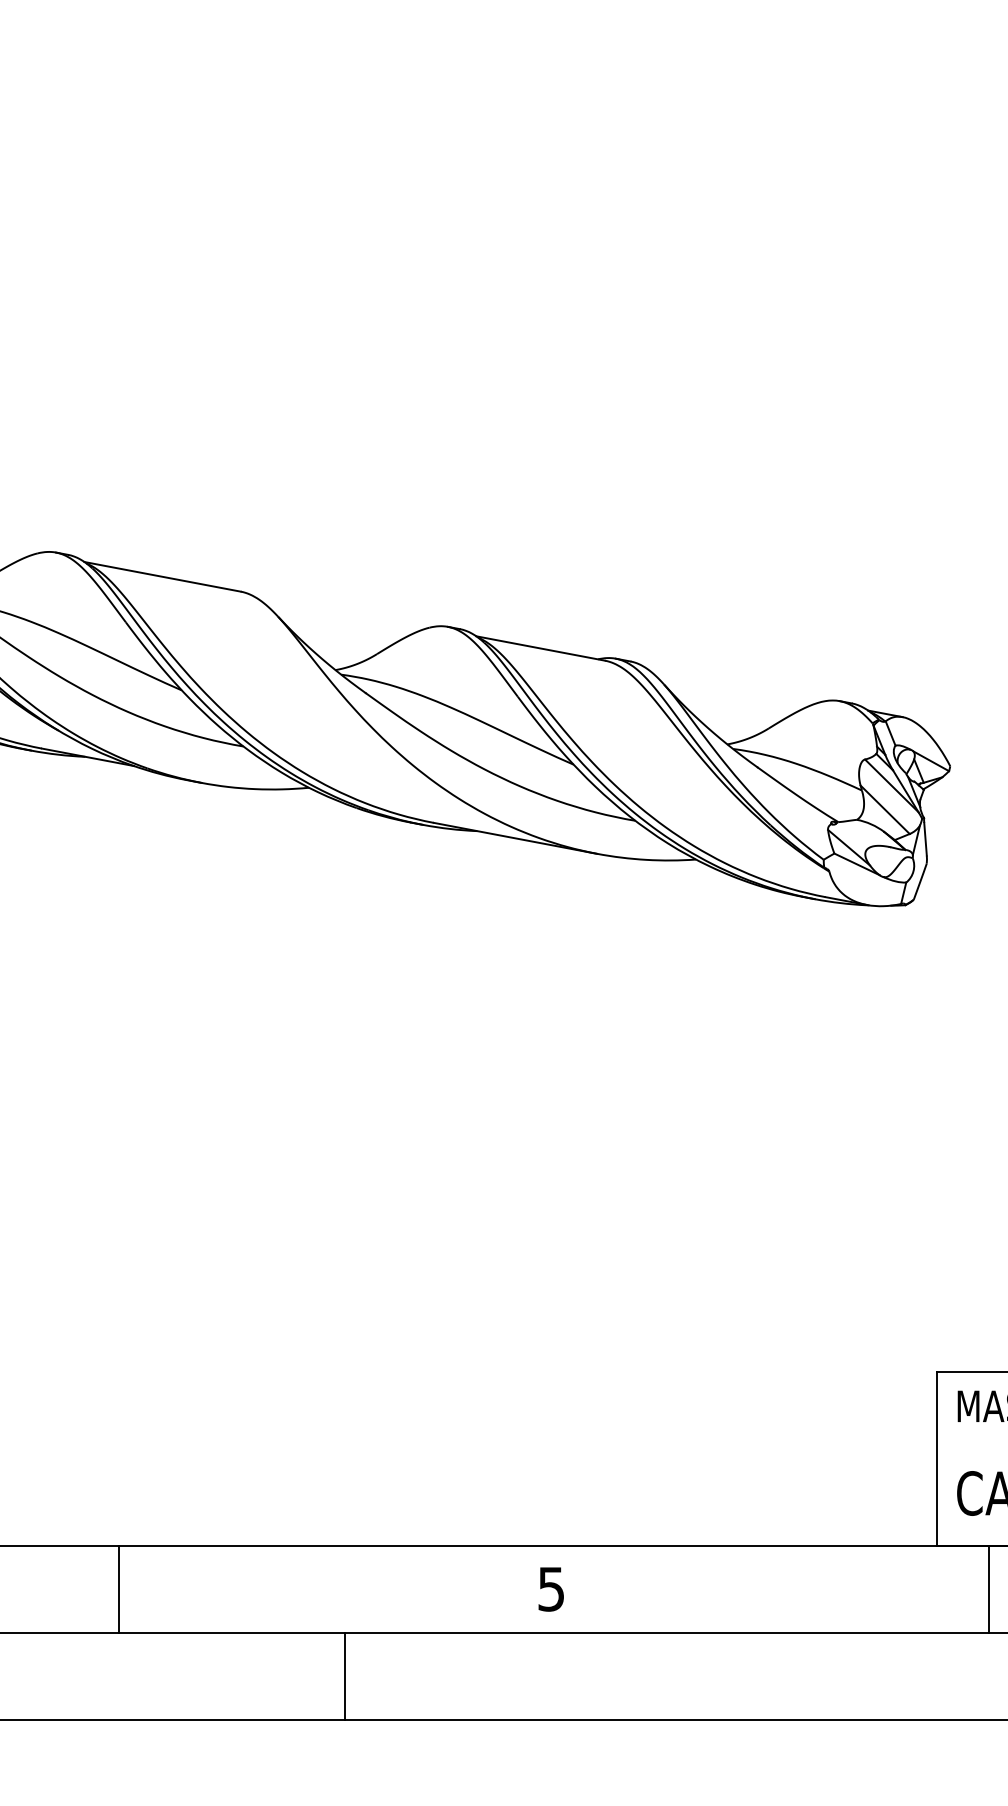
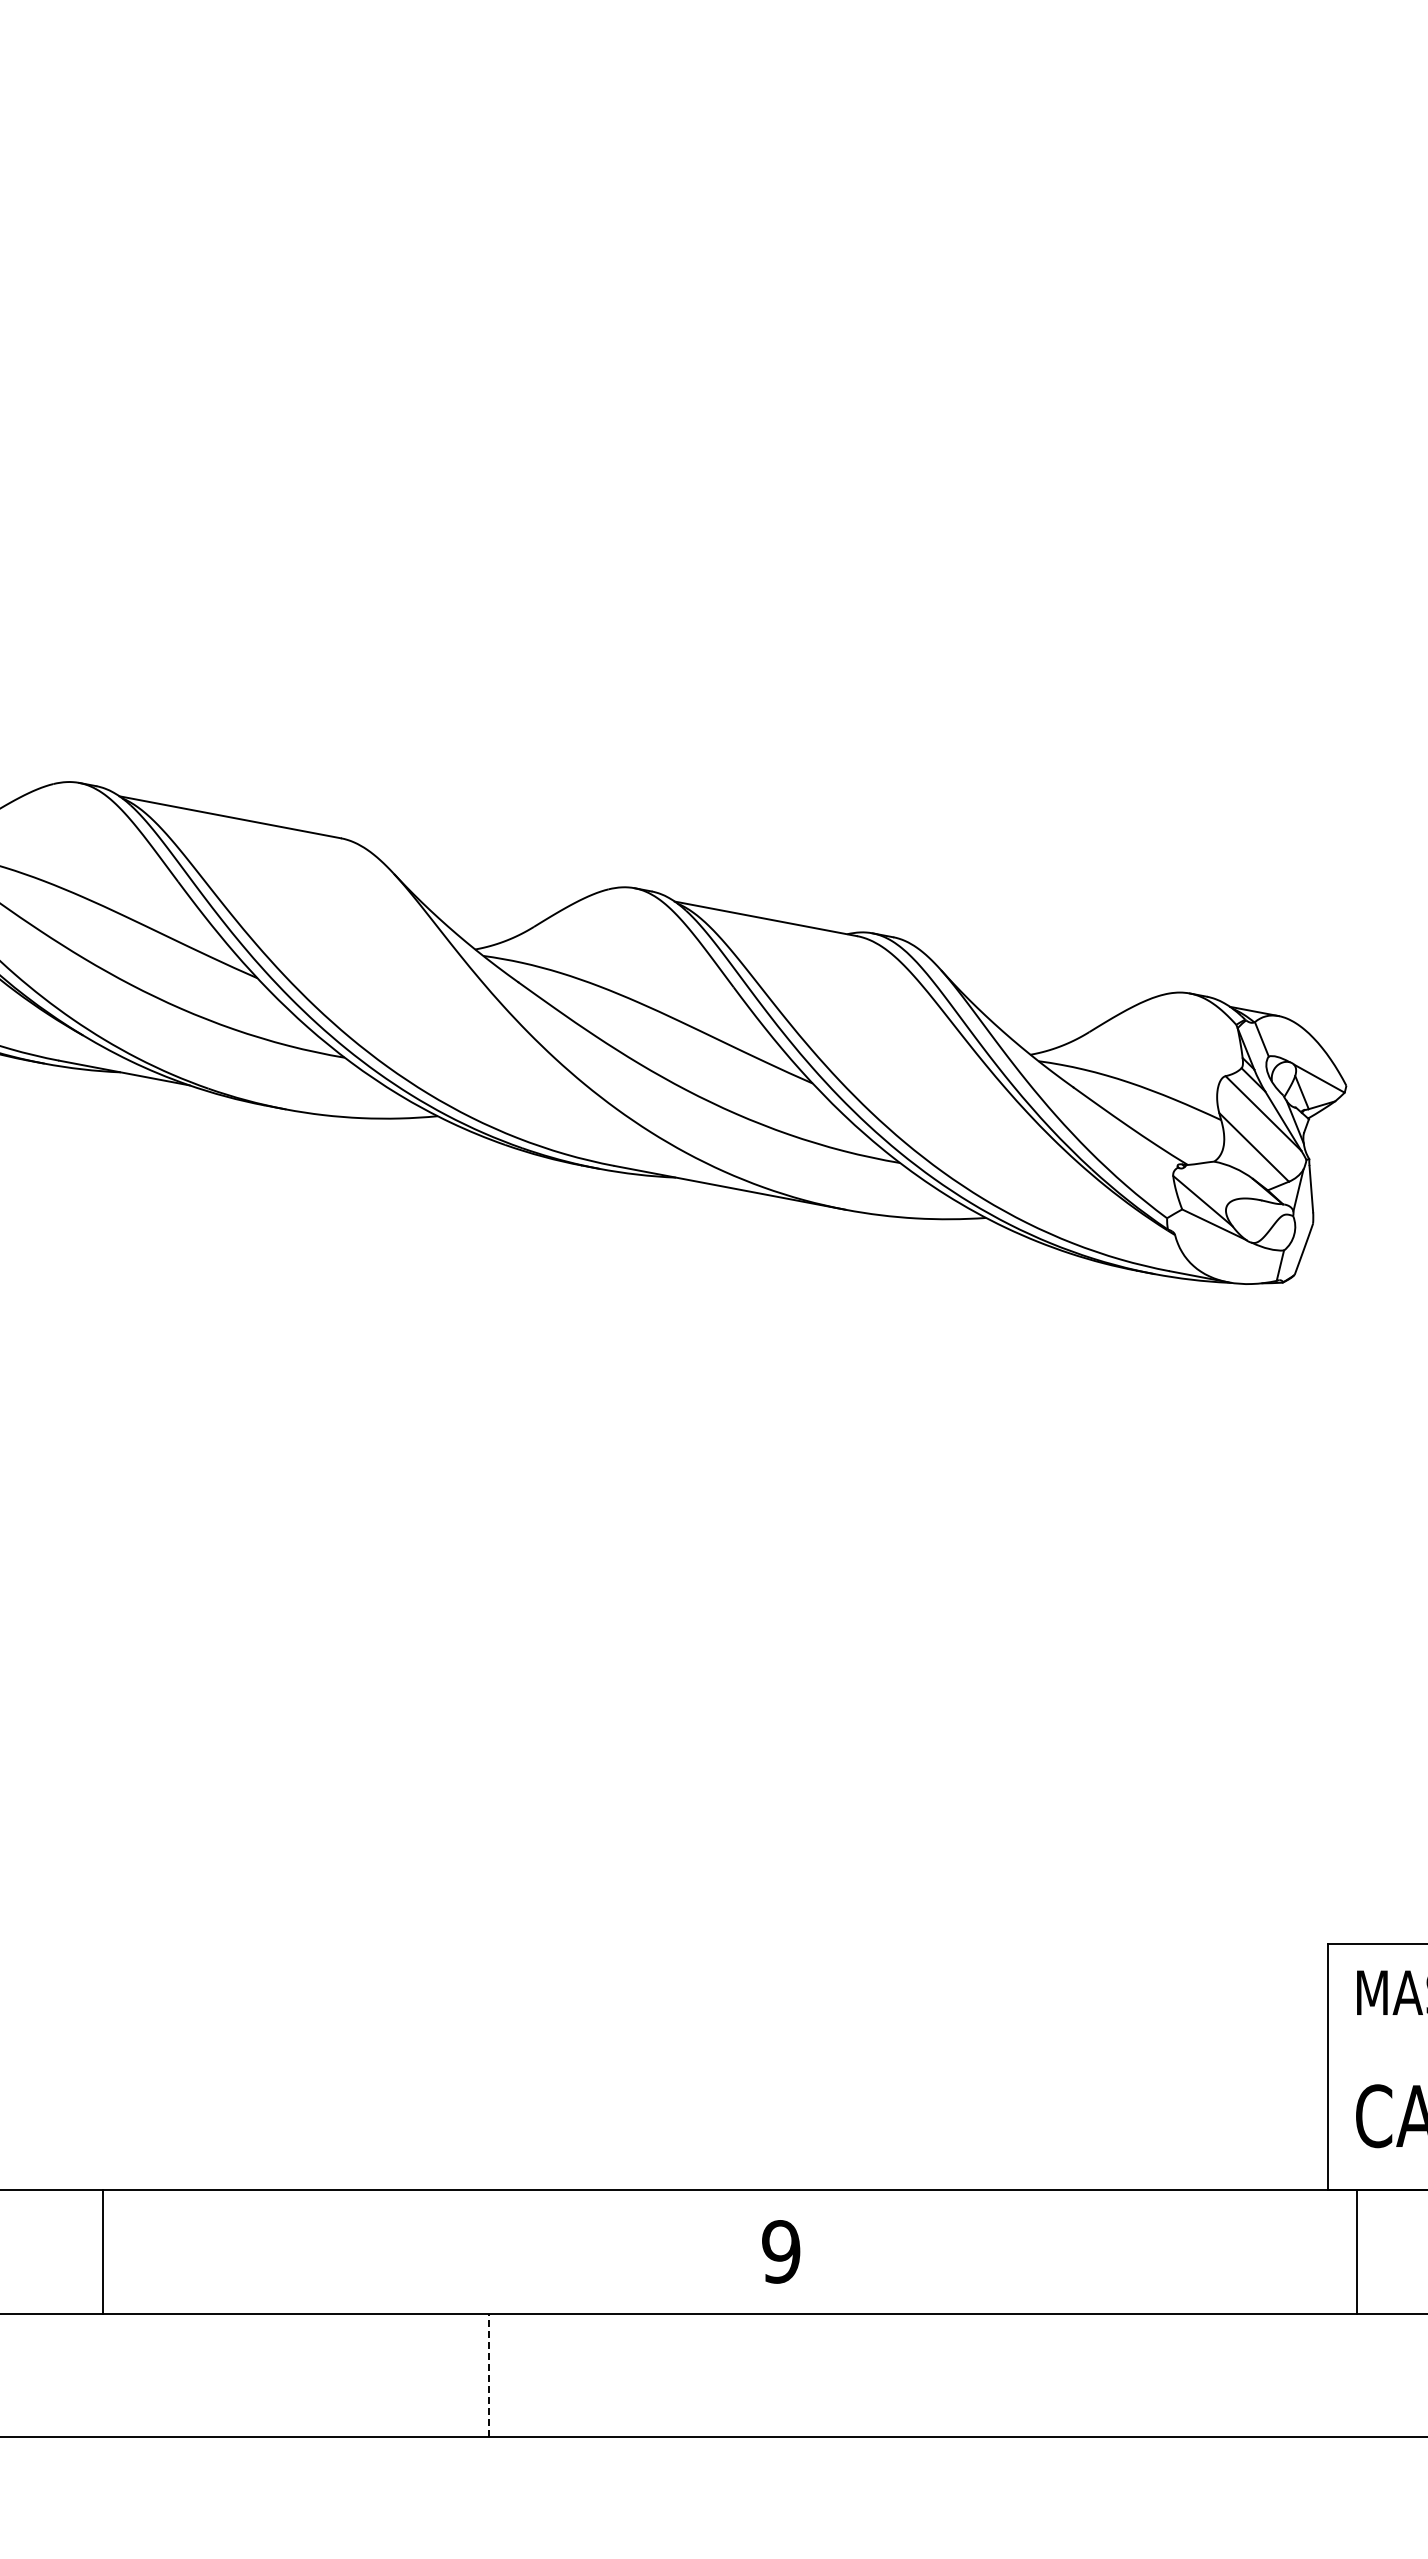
line: (119, 1588) -> (103, 2251), moved
text: (551, 1588) -> (781, 2251), 5 -> 9
line: (989, 1588) -> (1356, 2251), moved
line: (345, 1676) -> (489, 2375), solid -> dashed

